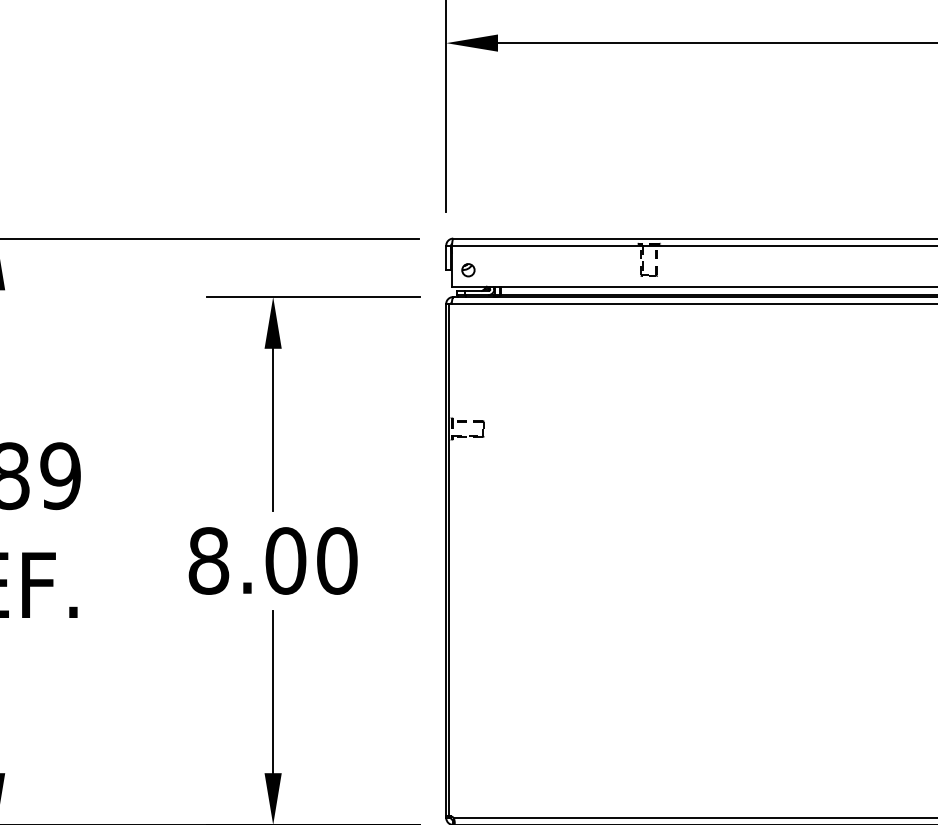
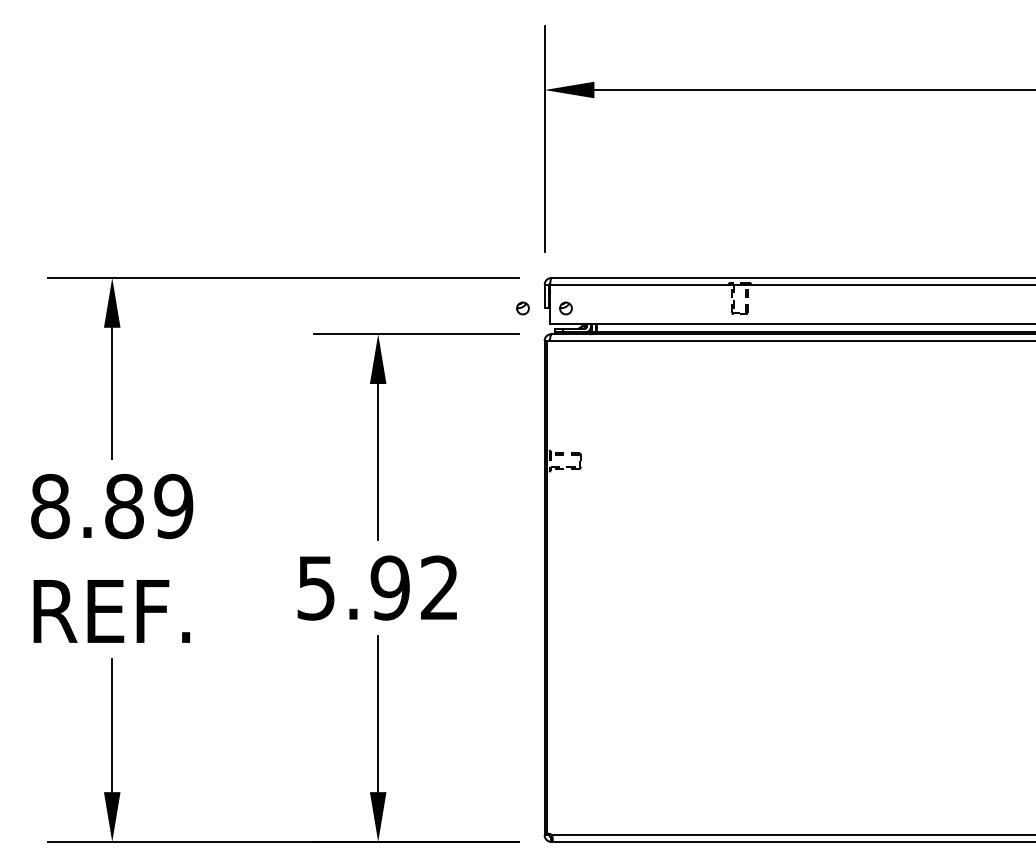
part: (423, 270) -> (522, 308), added
text: (273, 560) -> (378, 587), 8.00 -> 5.92

